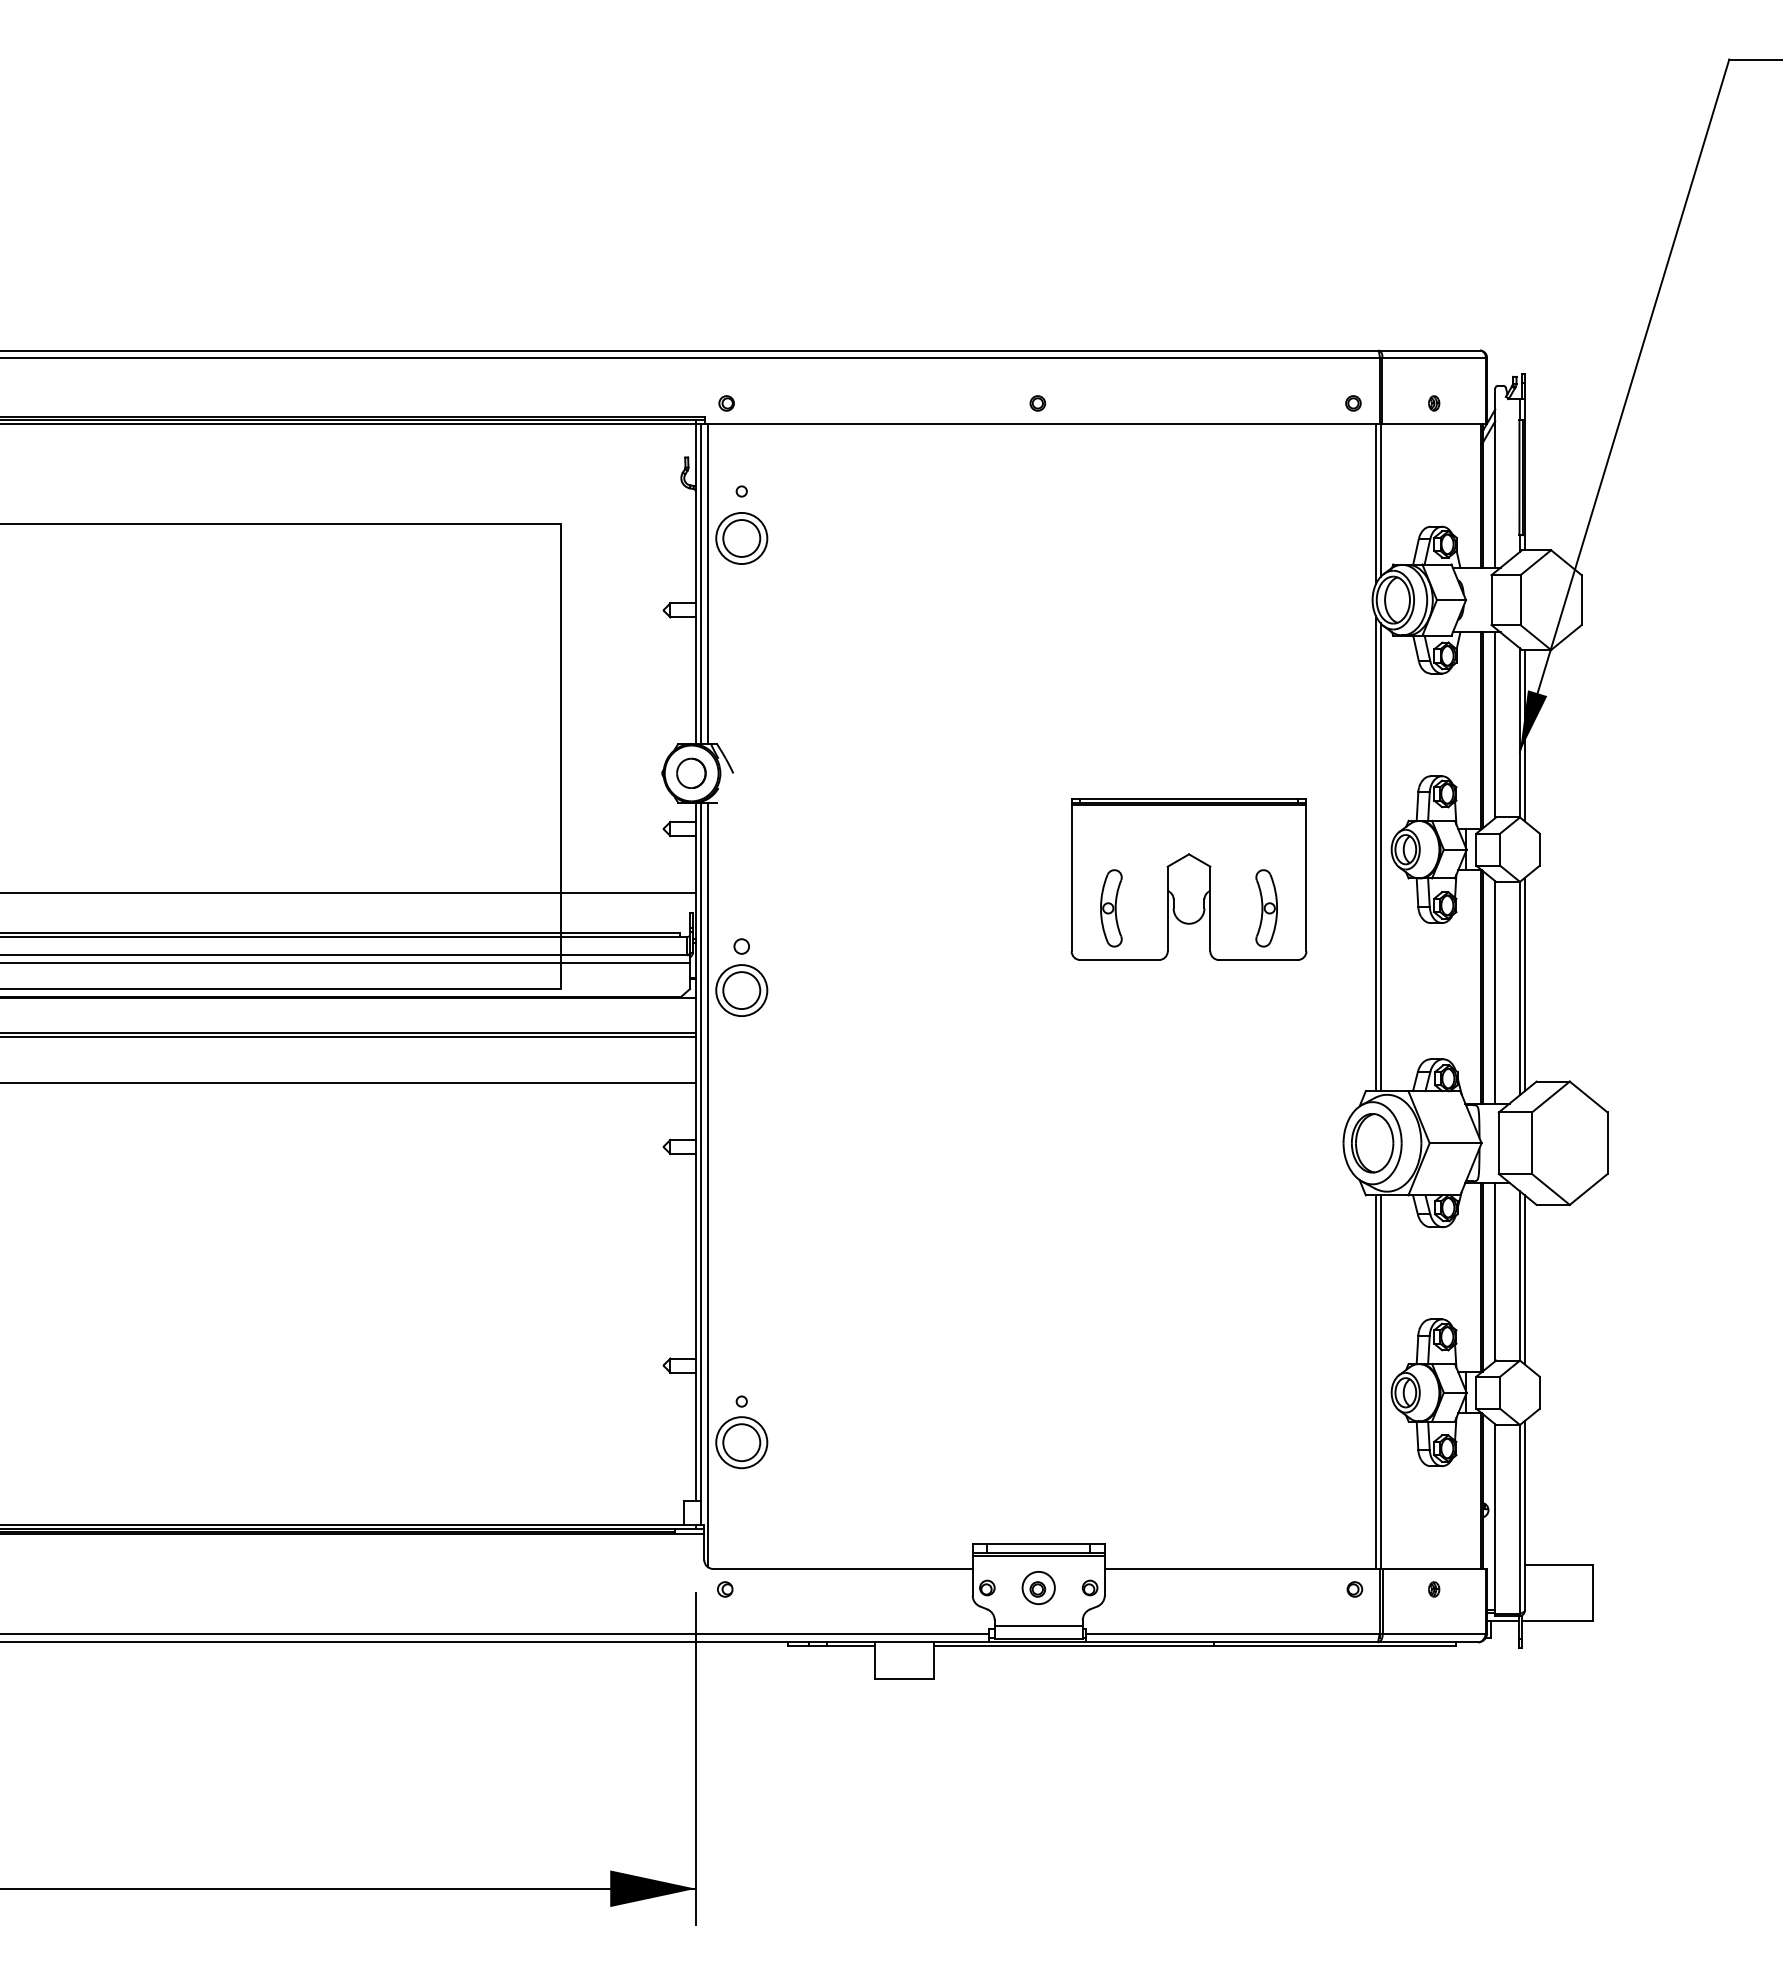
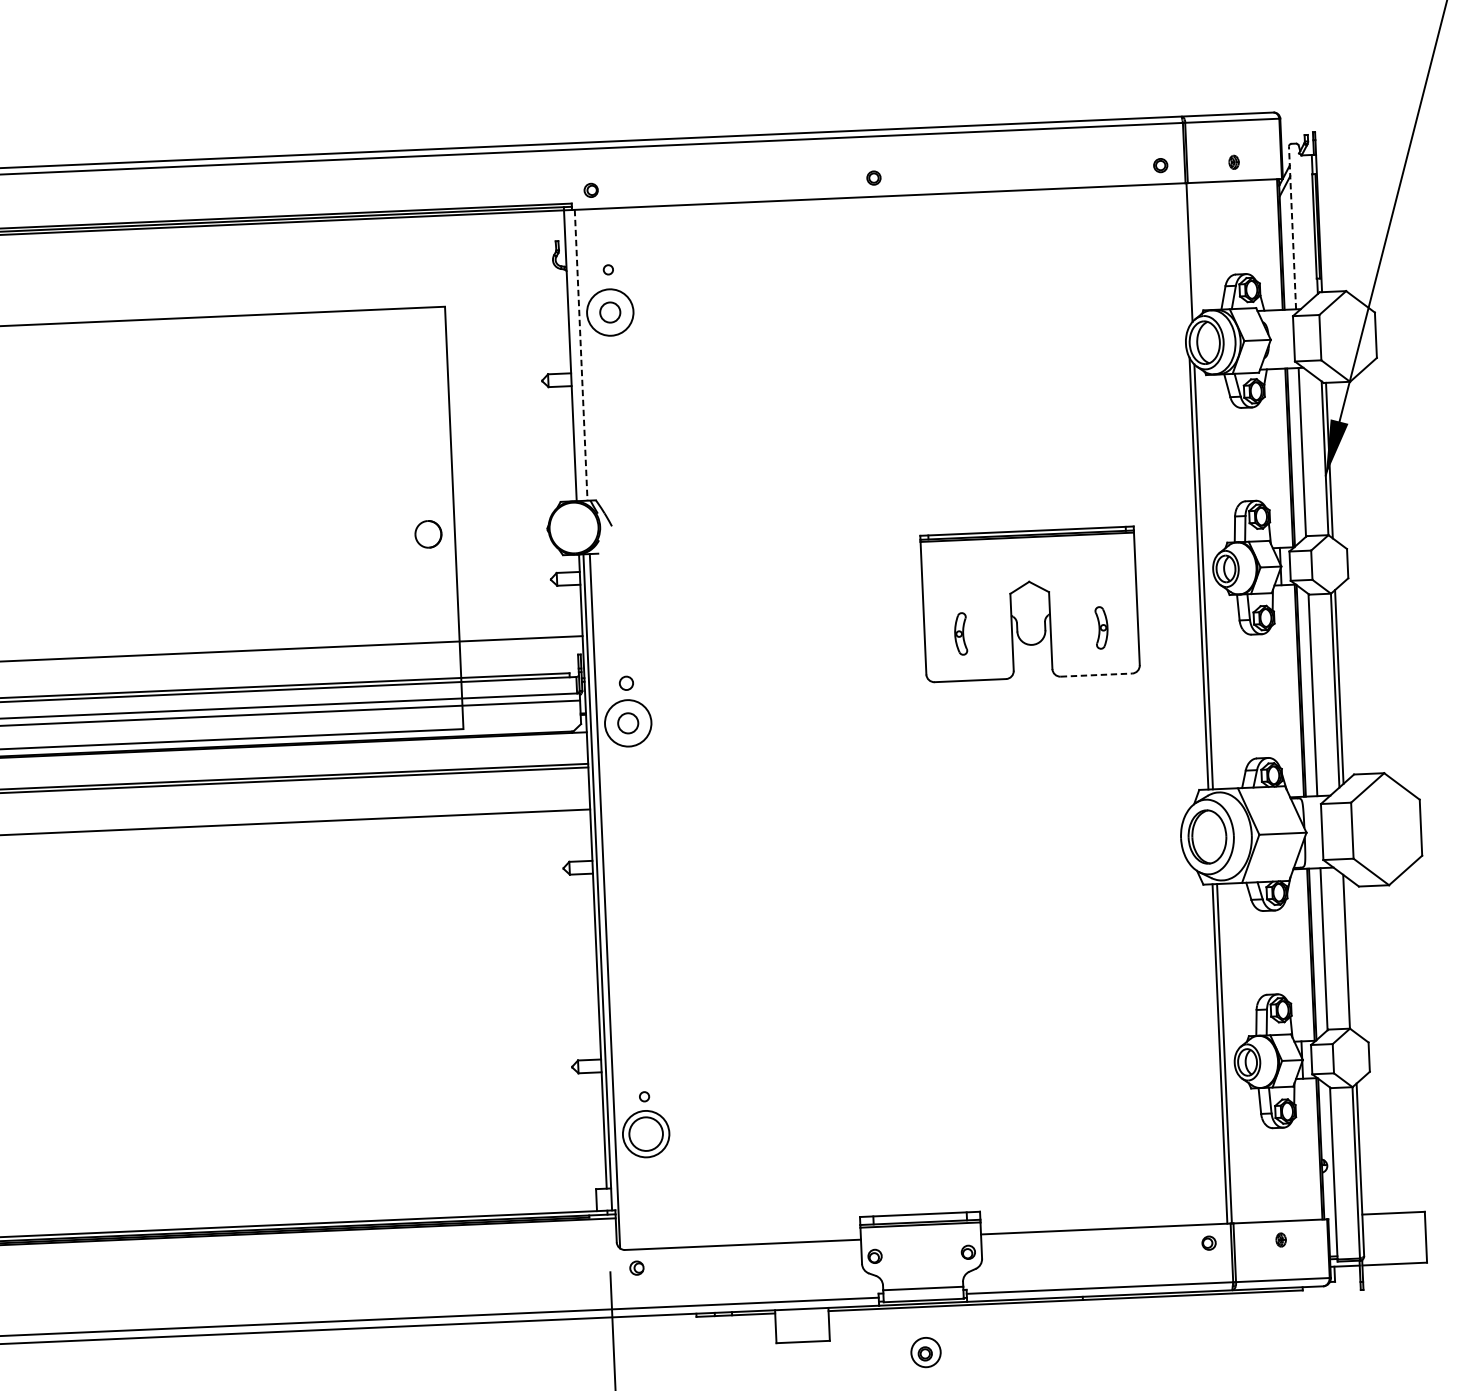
line: (1495, 478) -> (1292, 228), solid -> dashed
line: (1375, 504) -> (1184, 256), removed
circle: (741, 538) -> (610, 312), size x0.6
line: (700, 584) -> (574, 356), removed
line: (707, 584) -> (580, 355), solid -> dashed
part: (691, 772) -> (428, 533), moved
part: (1111, 908) -> (960, 634), size x0.6
part: (1266, 908) -> (1101, 627), size x0.6
line: (1258, 960) -> (1096, 675), solid -> dashed
circle: (741, 990) -> (627, 723), size x0.6
line: (1524, 1279) -> (1350, 954), removed
part: (1038, 1587) -> (925, 1352), moved

